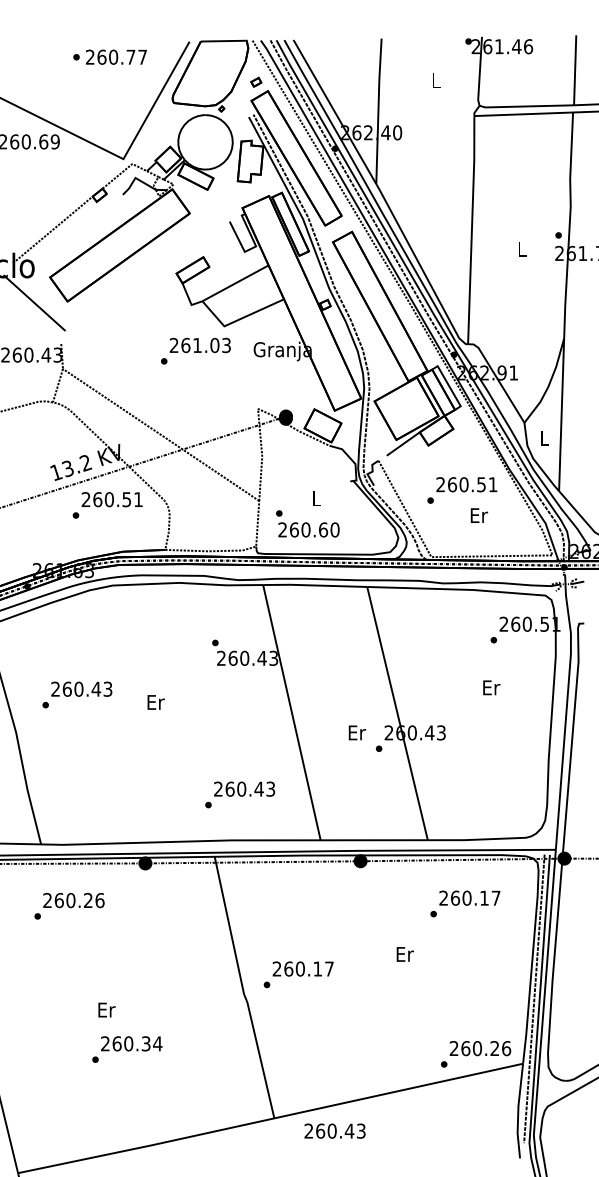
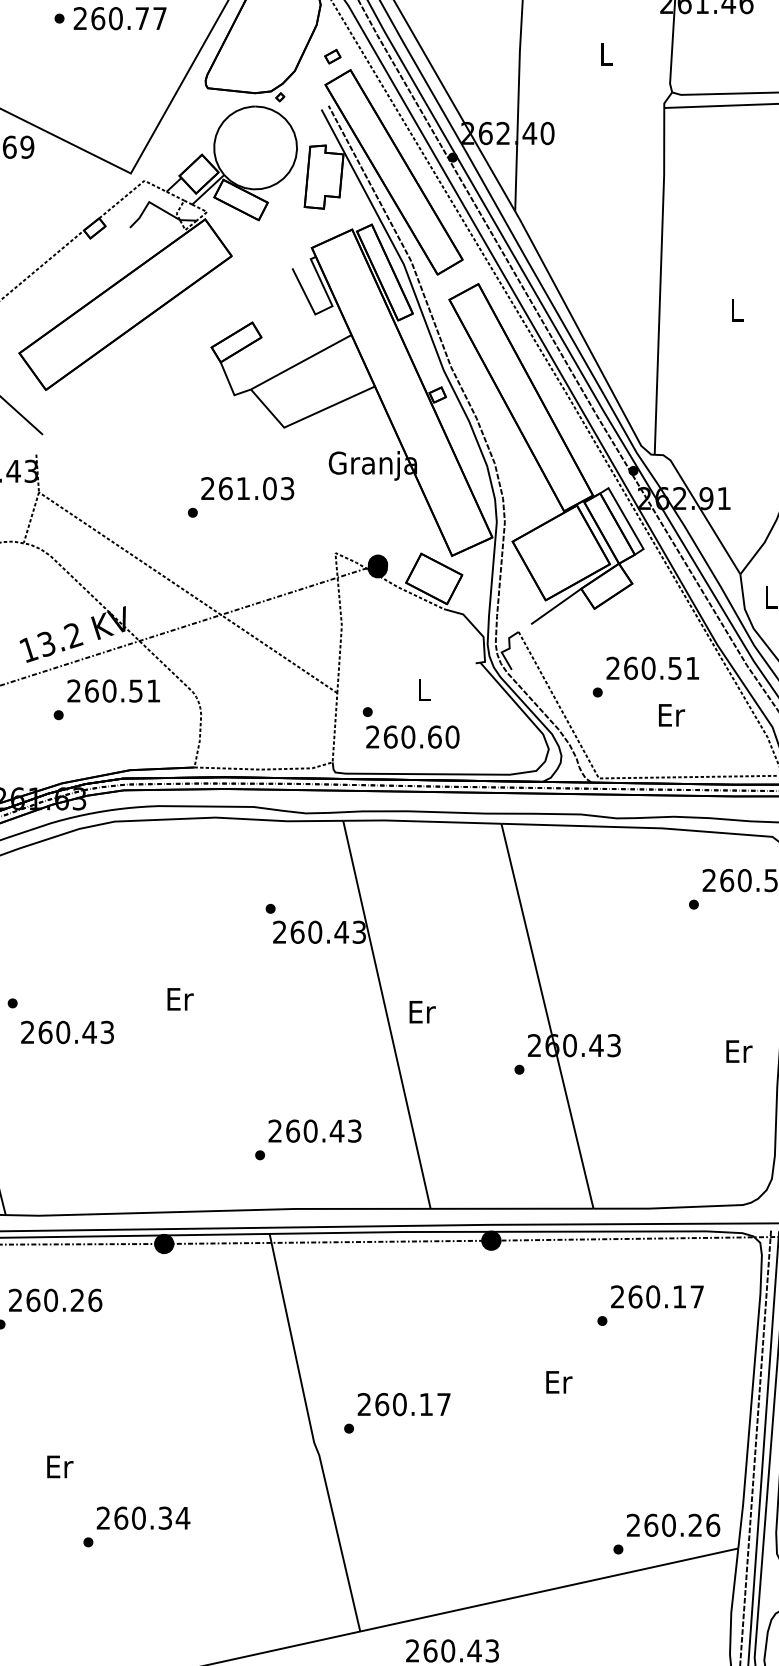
text: (195, 350) -> (240, 496), moved
text: (491, 687) -> (738, 1051), moved
text: (81, 688) -> (67, 1031), moved
text: (356, 732) -> (421, 1011), moved
text: (106, 1009) -> (59, 1466), moved

